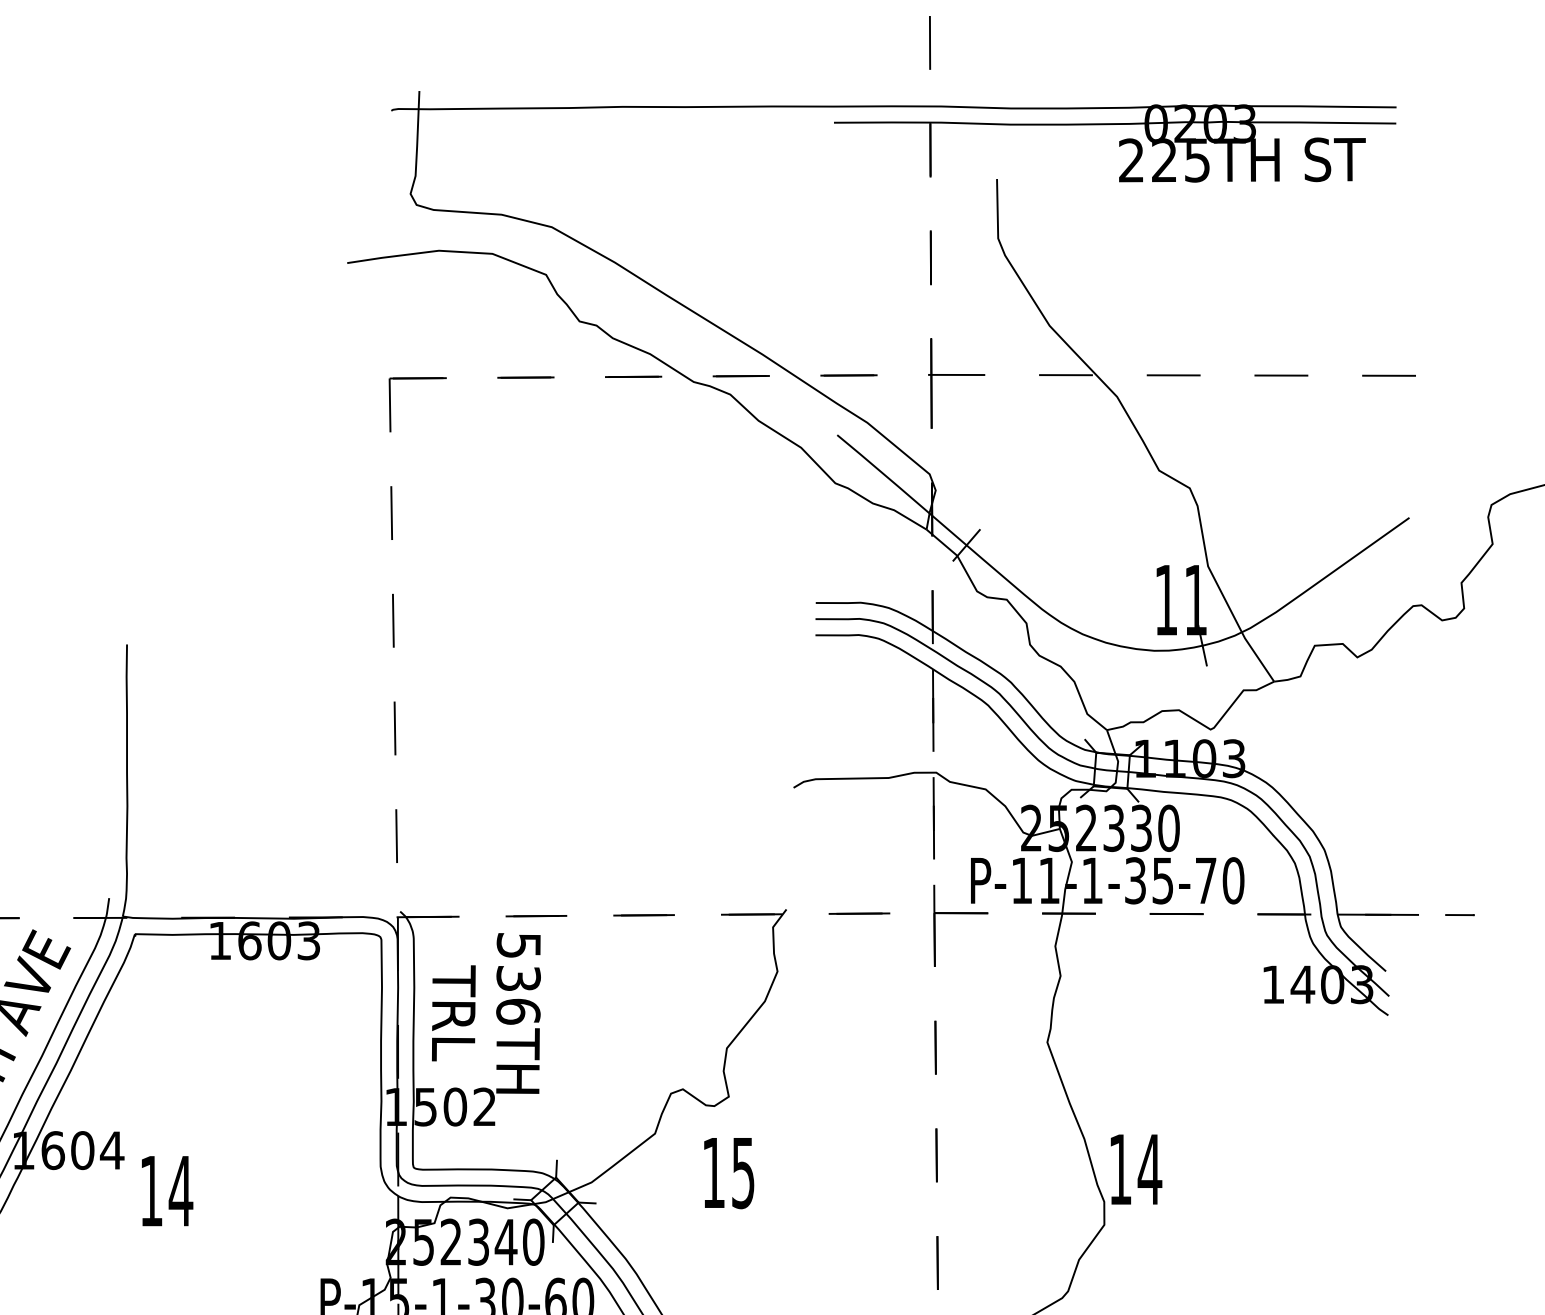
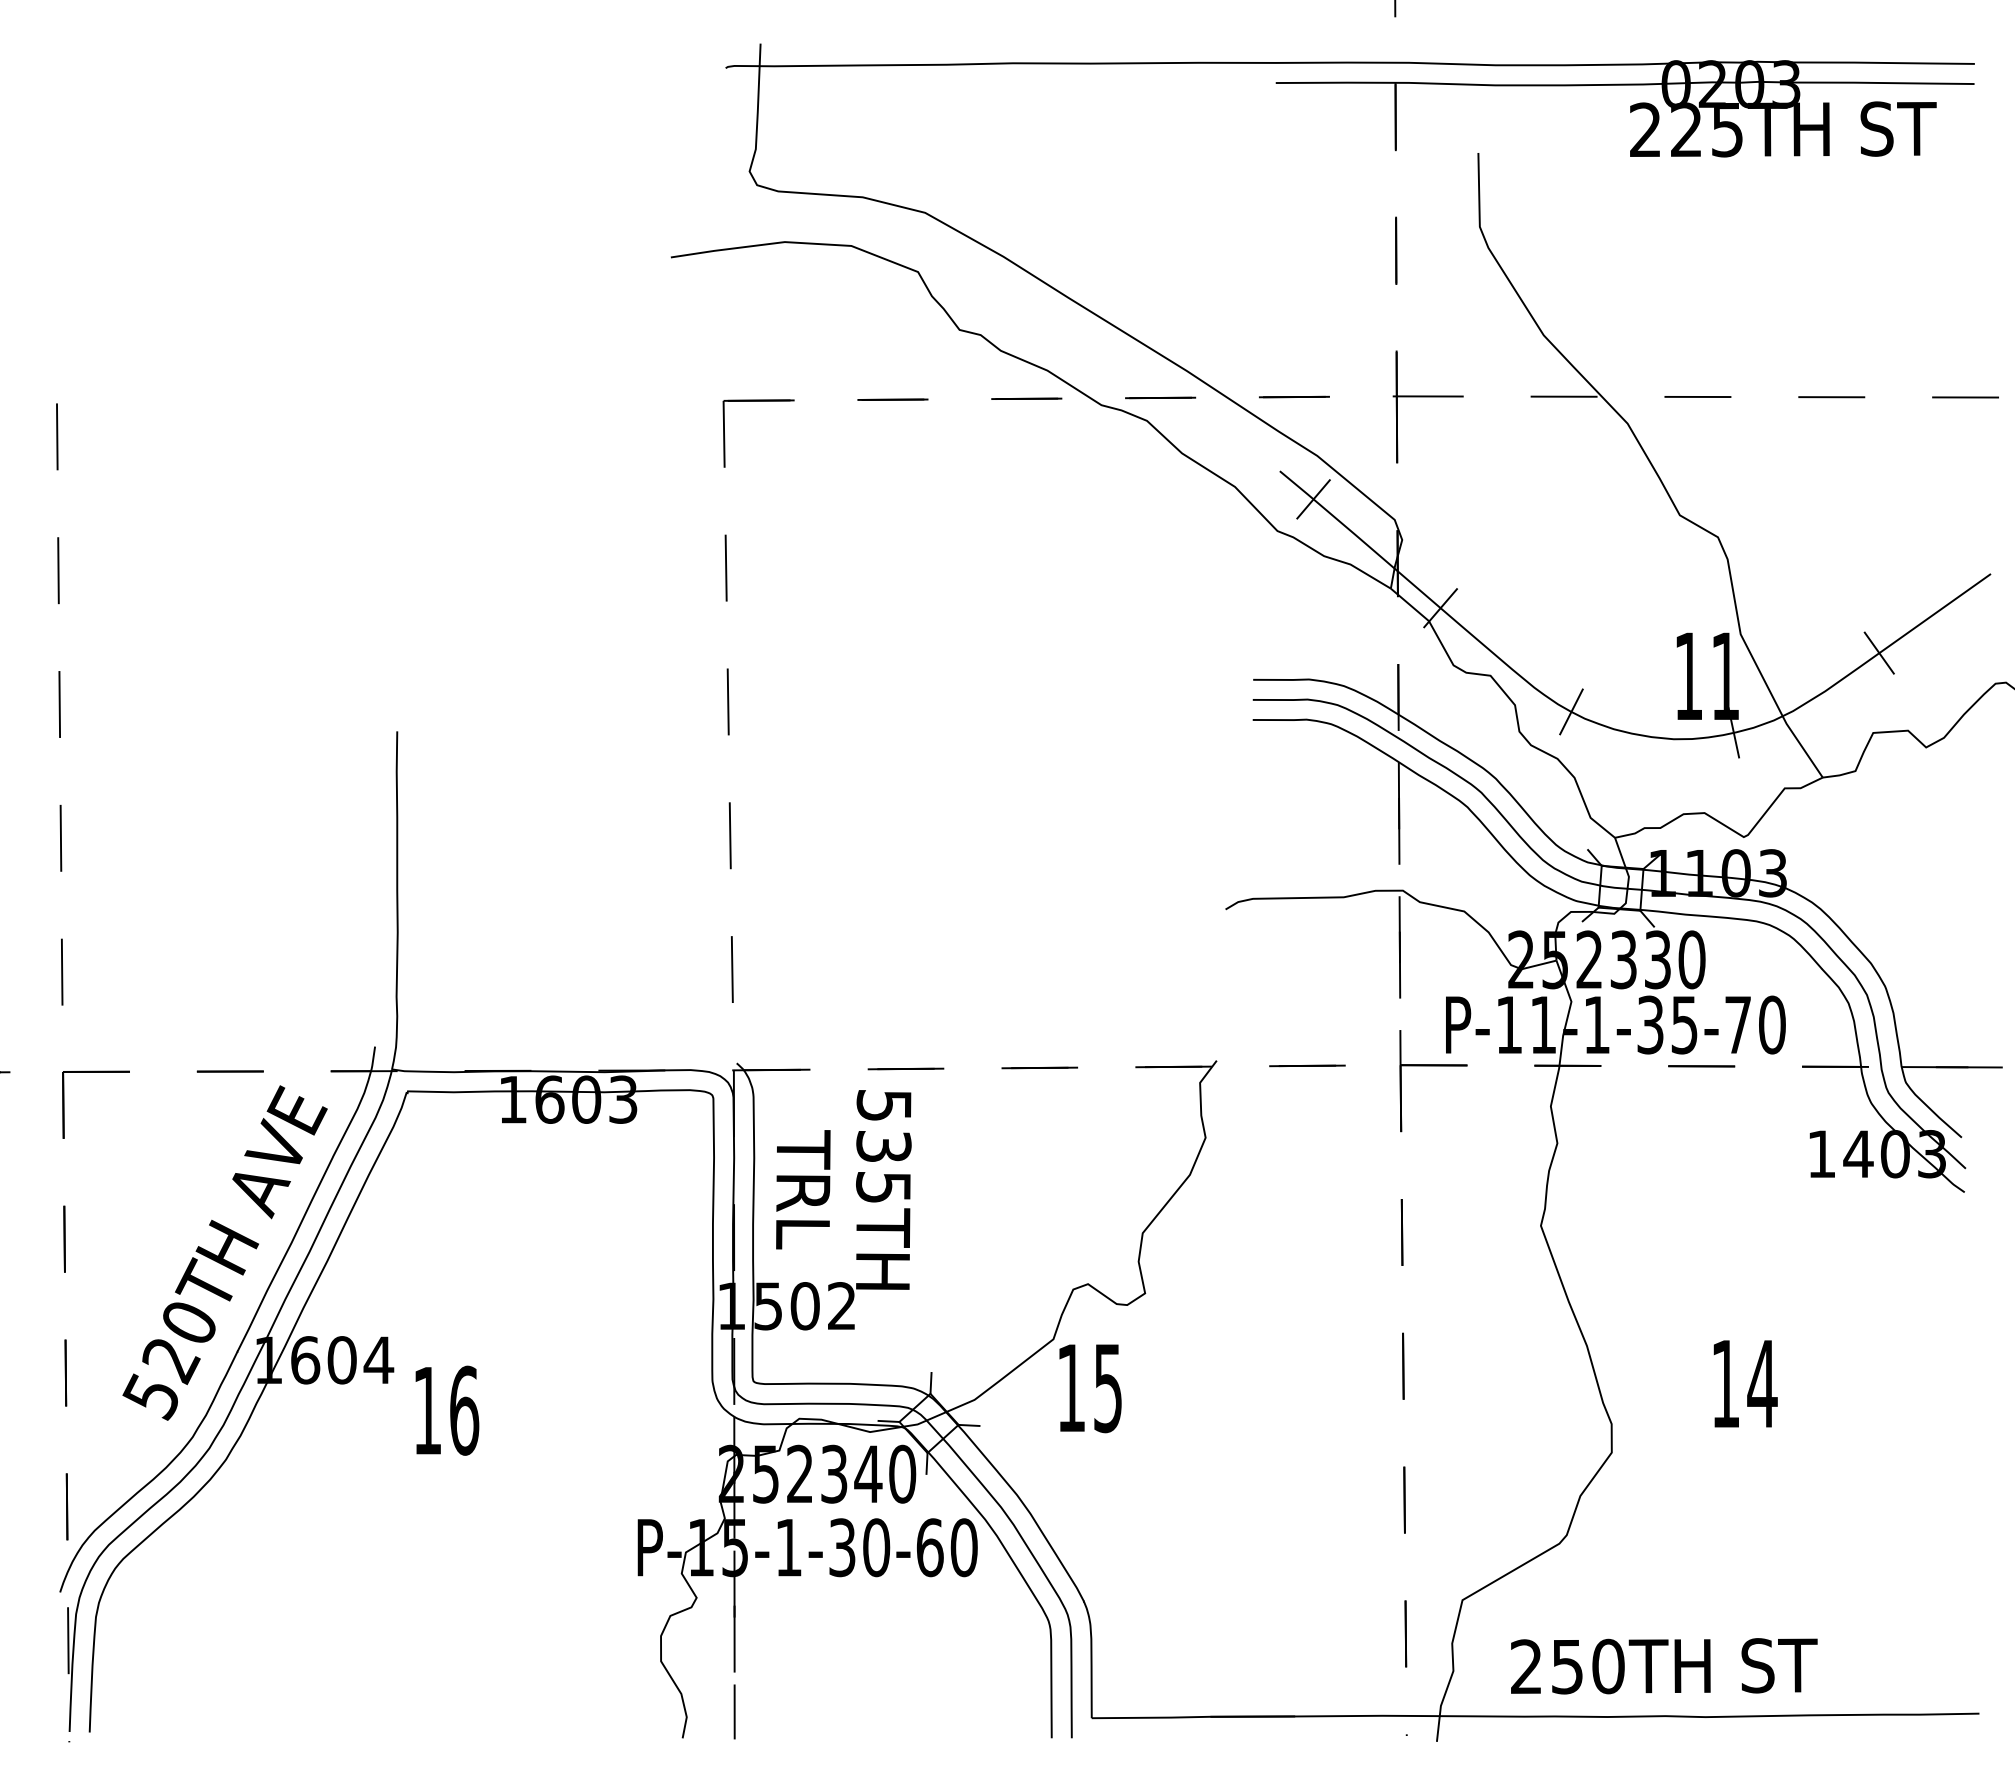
line: (864, 457) -> (1313, 499), added
line: (1318, 581) -> (1878, 652), added
line: (1071, 628) -> (1571, 711), added
text: (518, 1011) -> (883, 1187), 536TH -> 535TH
text: (1136, 1169) -> (1745, 1383), moved
text: (729, 1173) -> (1090, 1388), moved
text: (181, 1190) -> (464, 1410), 14 -> 16

